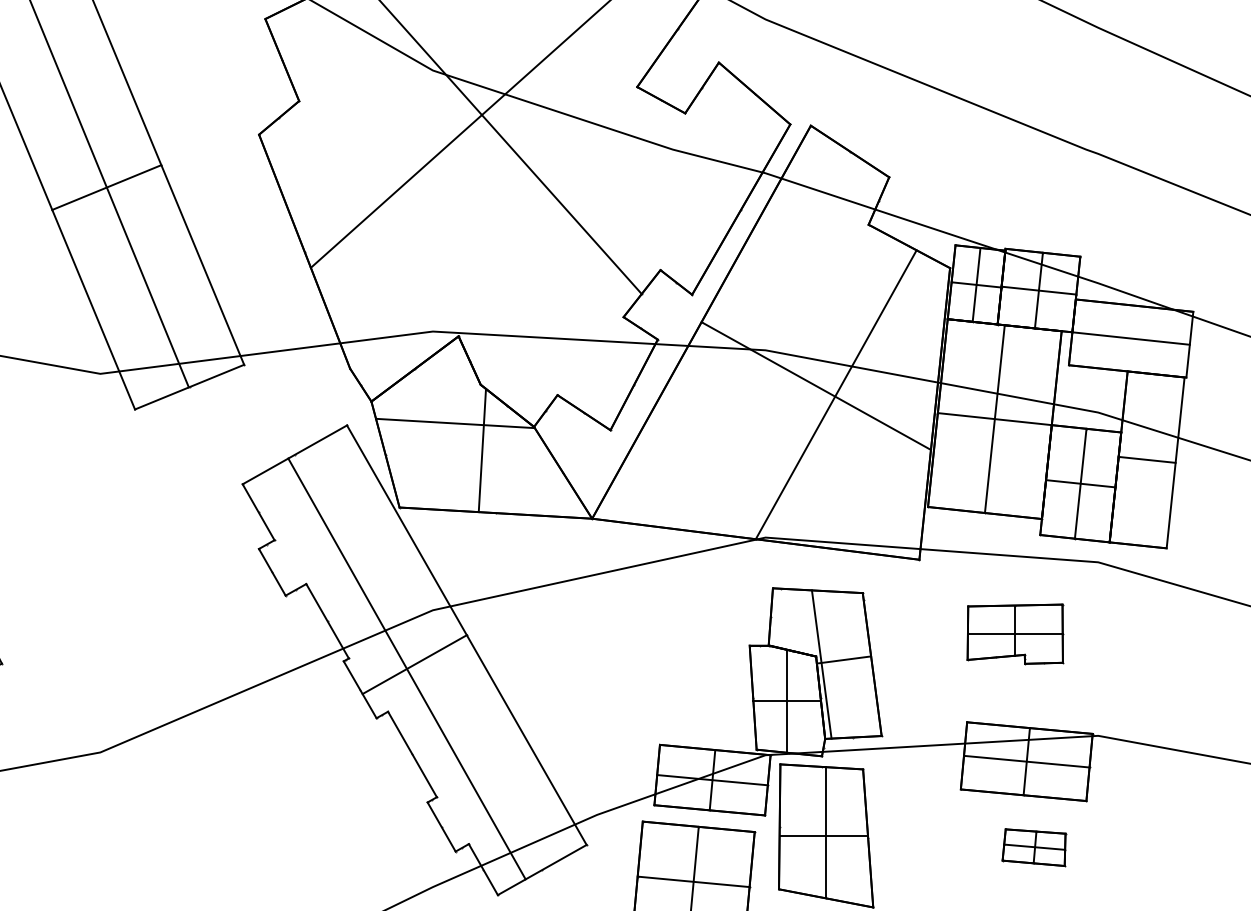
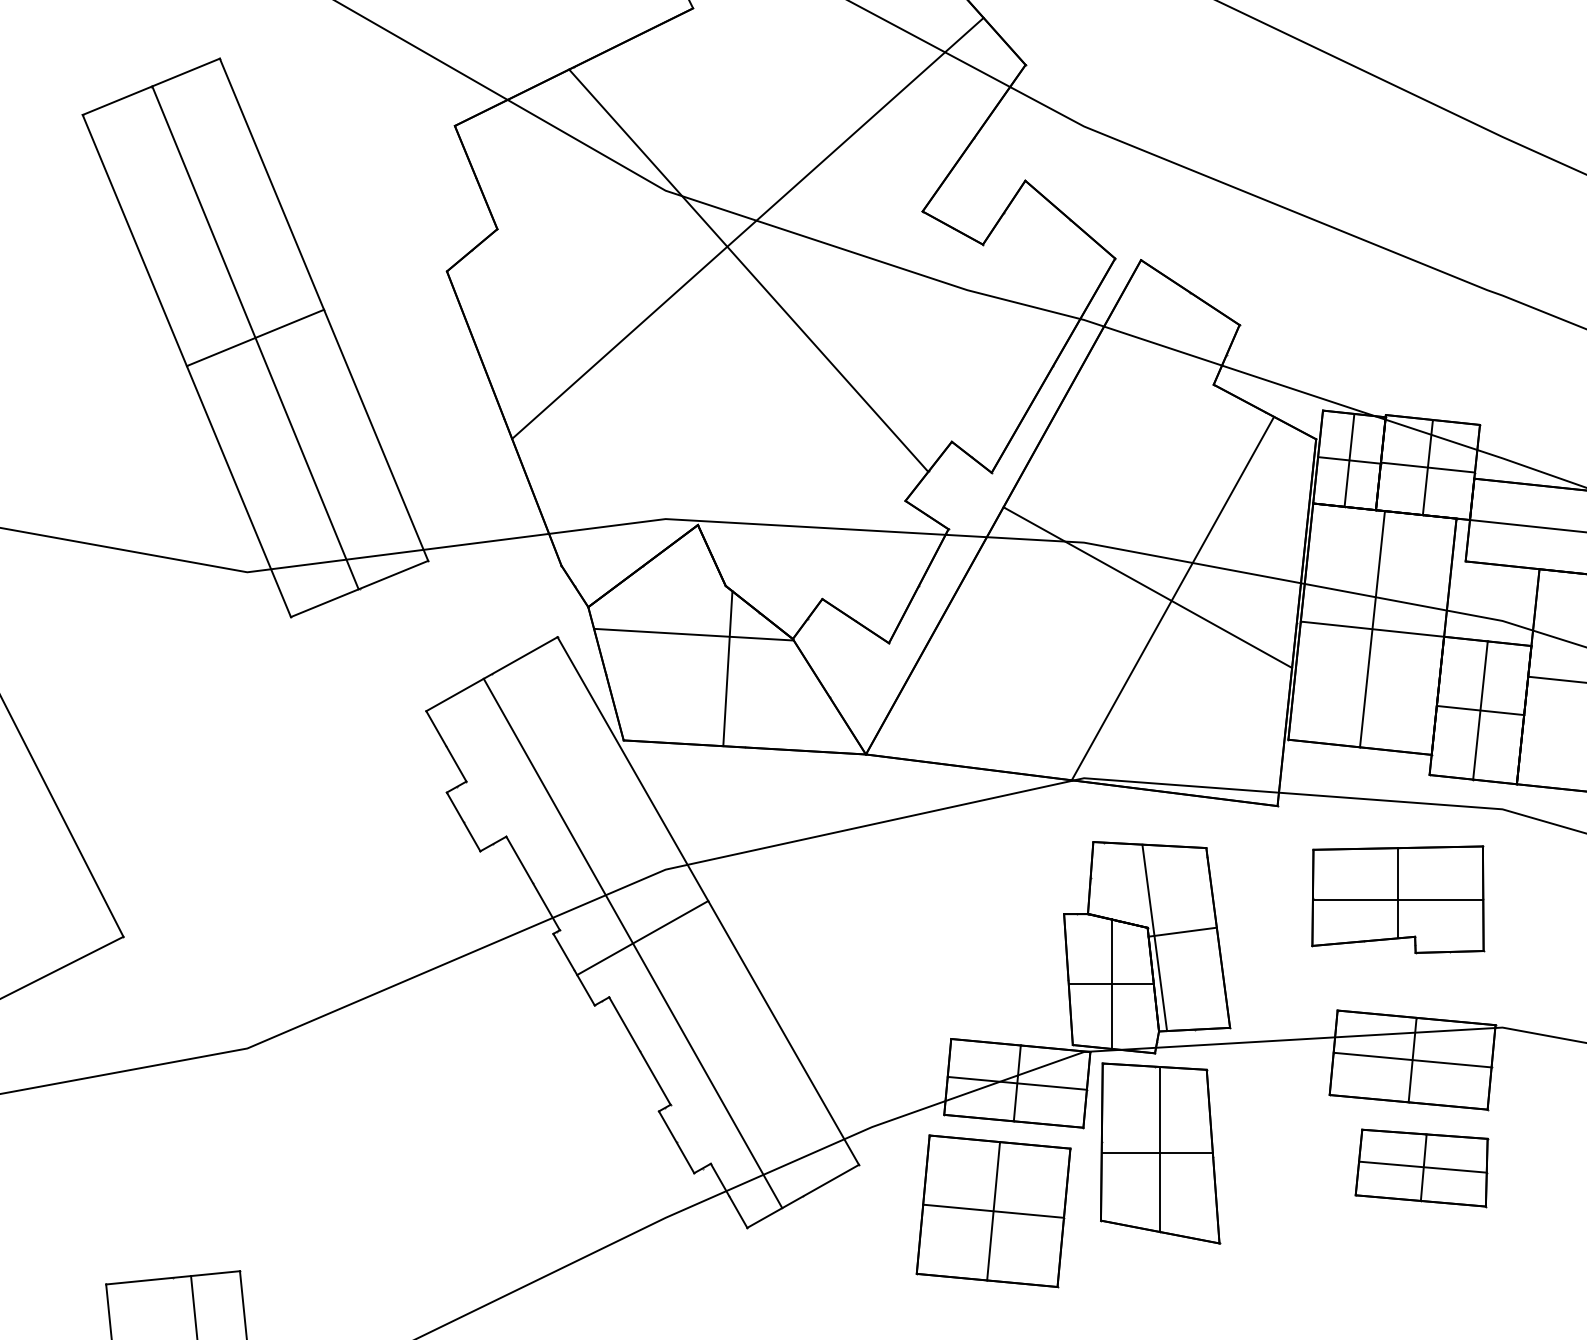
part: (1015, 634) -> (1398, 899), size x1.43
part: (1033, 847) -> (1421, 1168), size x1.67

